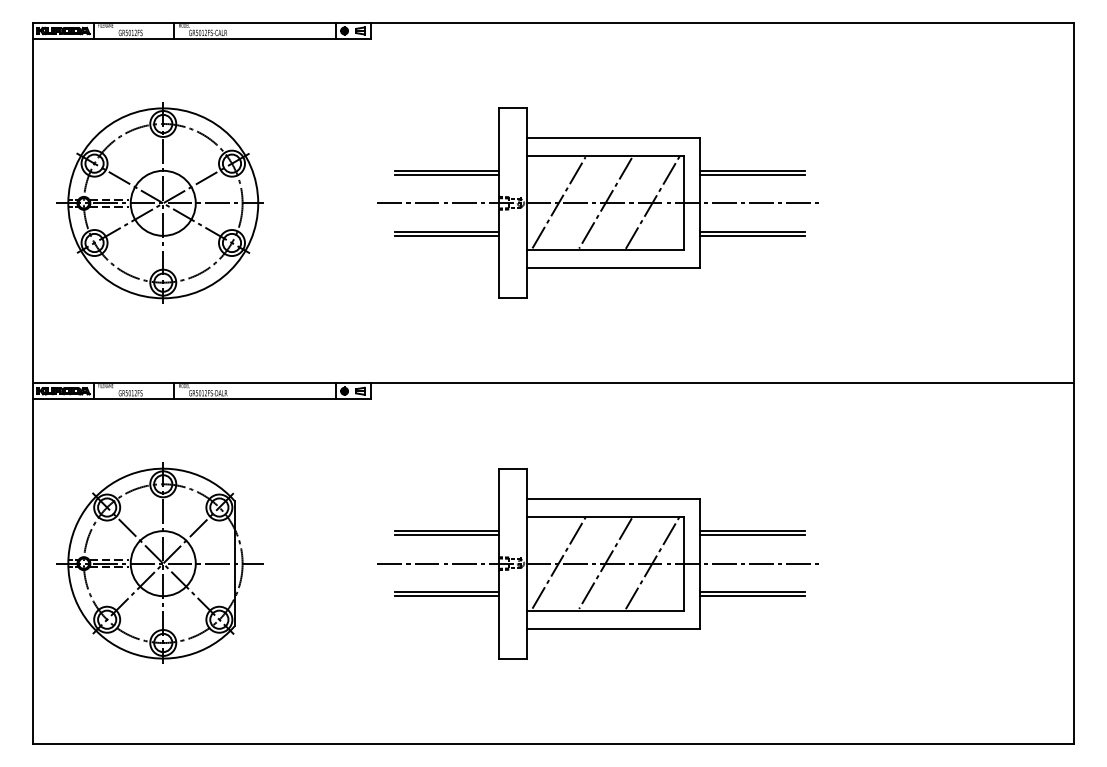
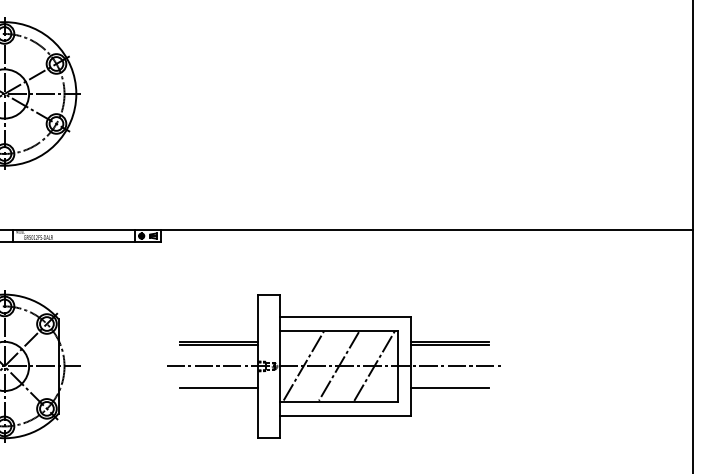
part: (597, 202) -> (332, 93), removed
line: (446, 596) -> (218, 391), removed
line: (752, 596) -> (450, 391), removed

